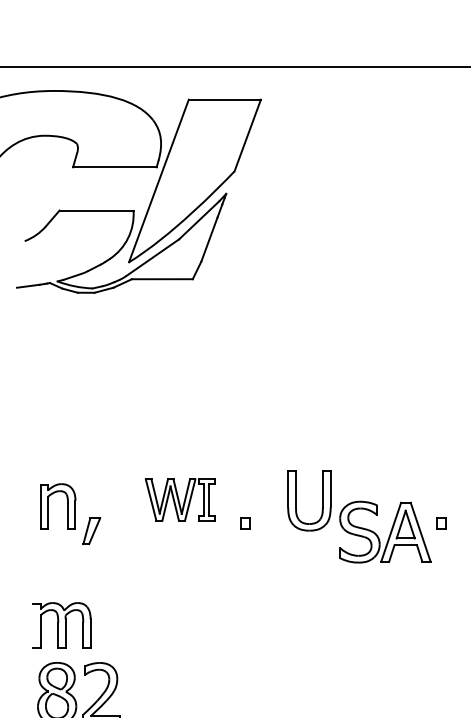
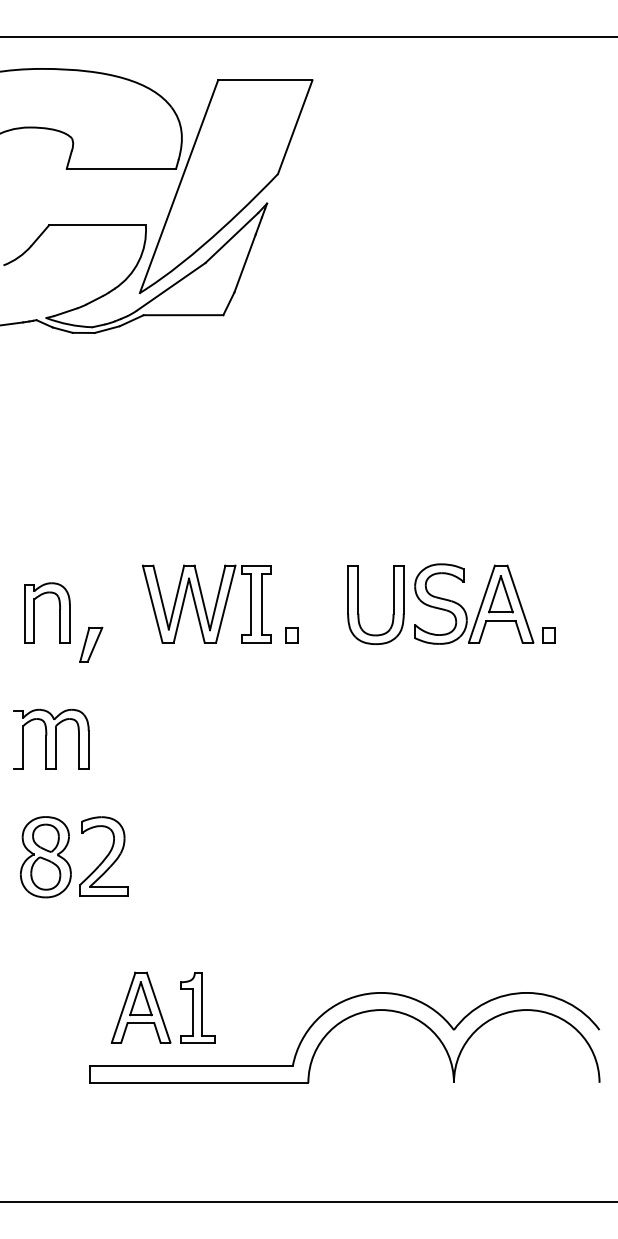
part: (179, 499) -> (206, 603), size x1.43
part: (390, 532) -> (480, 604), moved
part: (62, 624) -> (51, 738), moved

